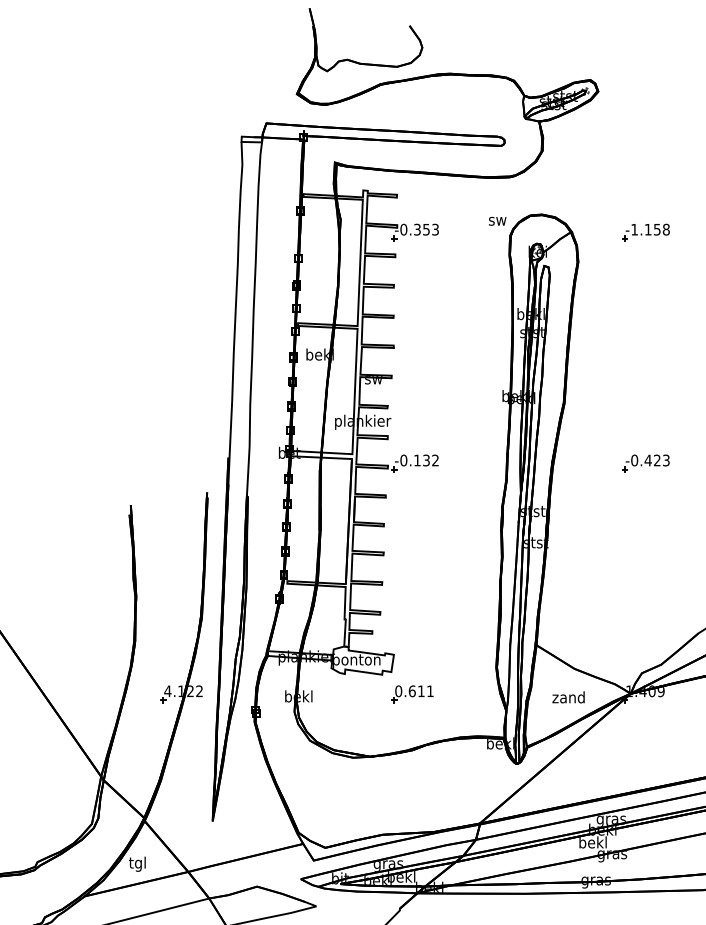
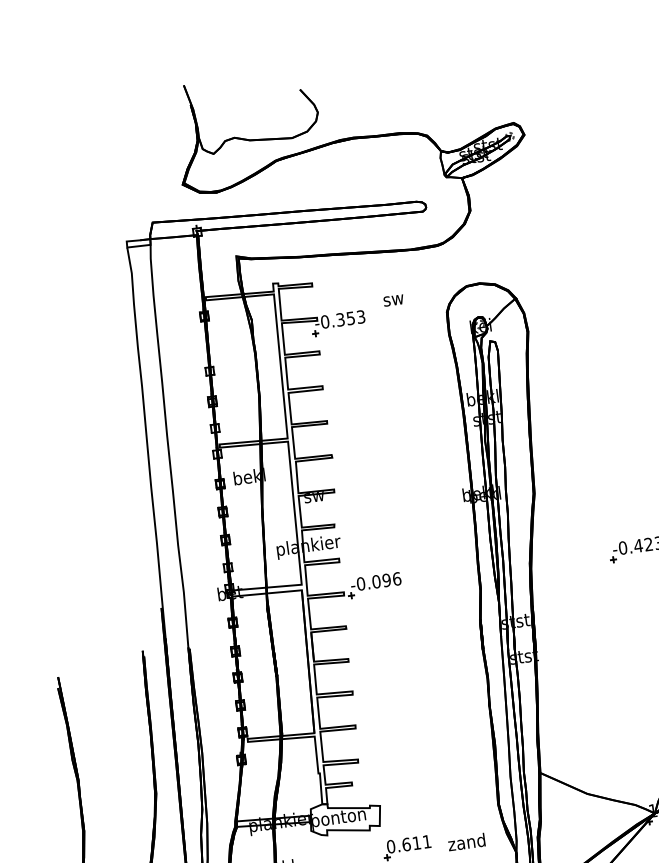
text: (497, 220) -> (393, 299), moved
part: (645, 232) -> (599, 287), removed
text: (426, 460) -> (386, 580), -0.132 -> -0.096
text: (568, 697) -> (466, 842), moved

